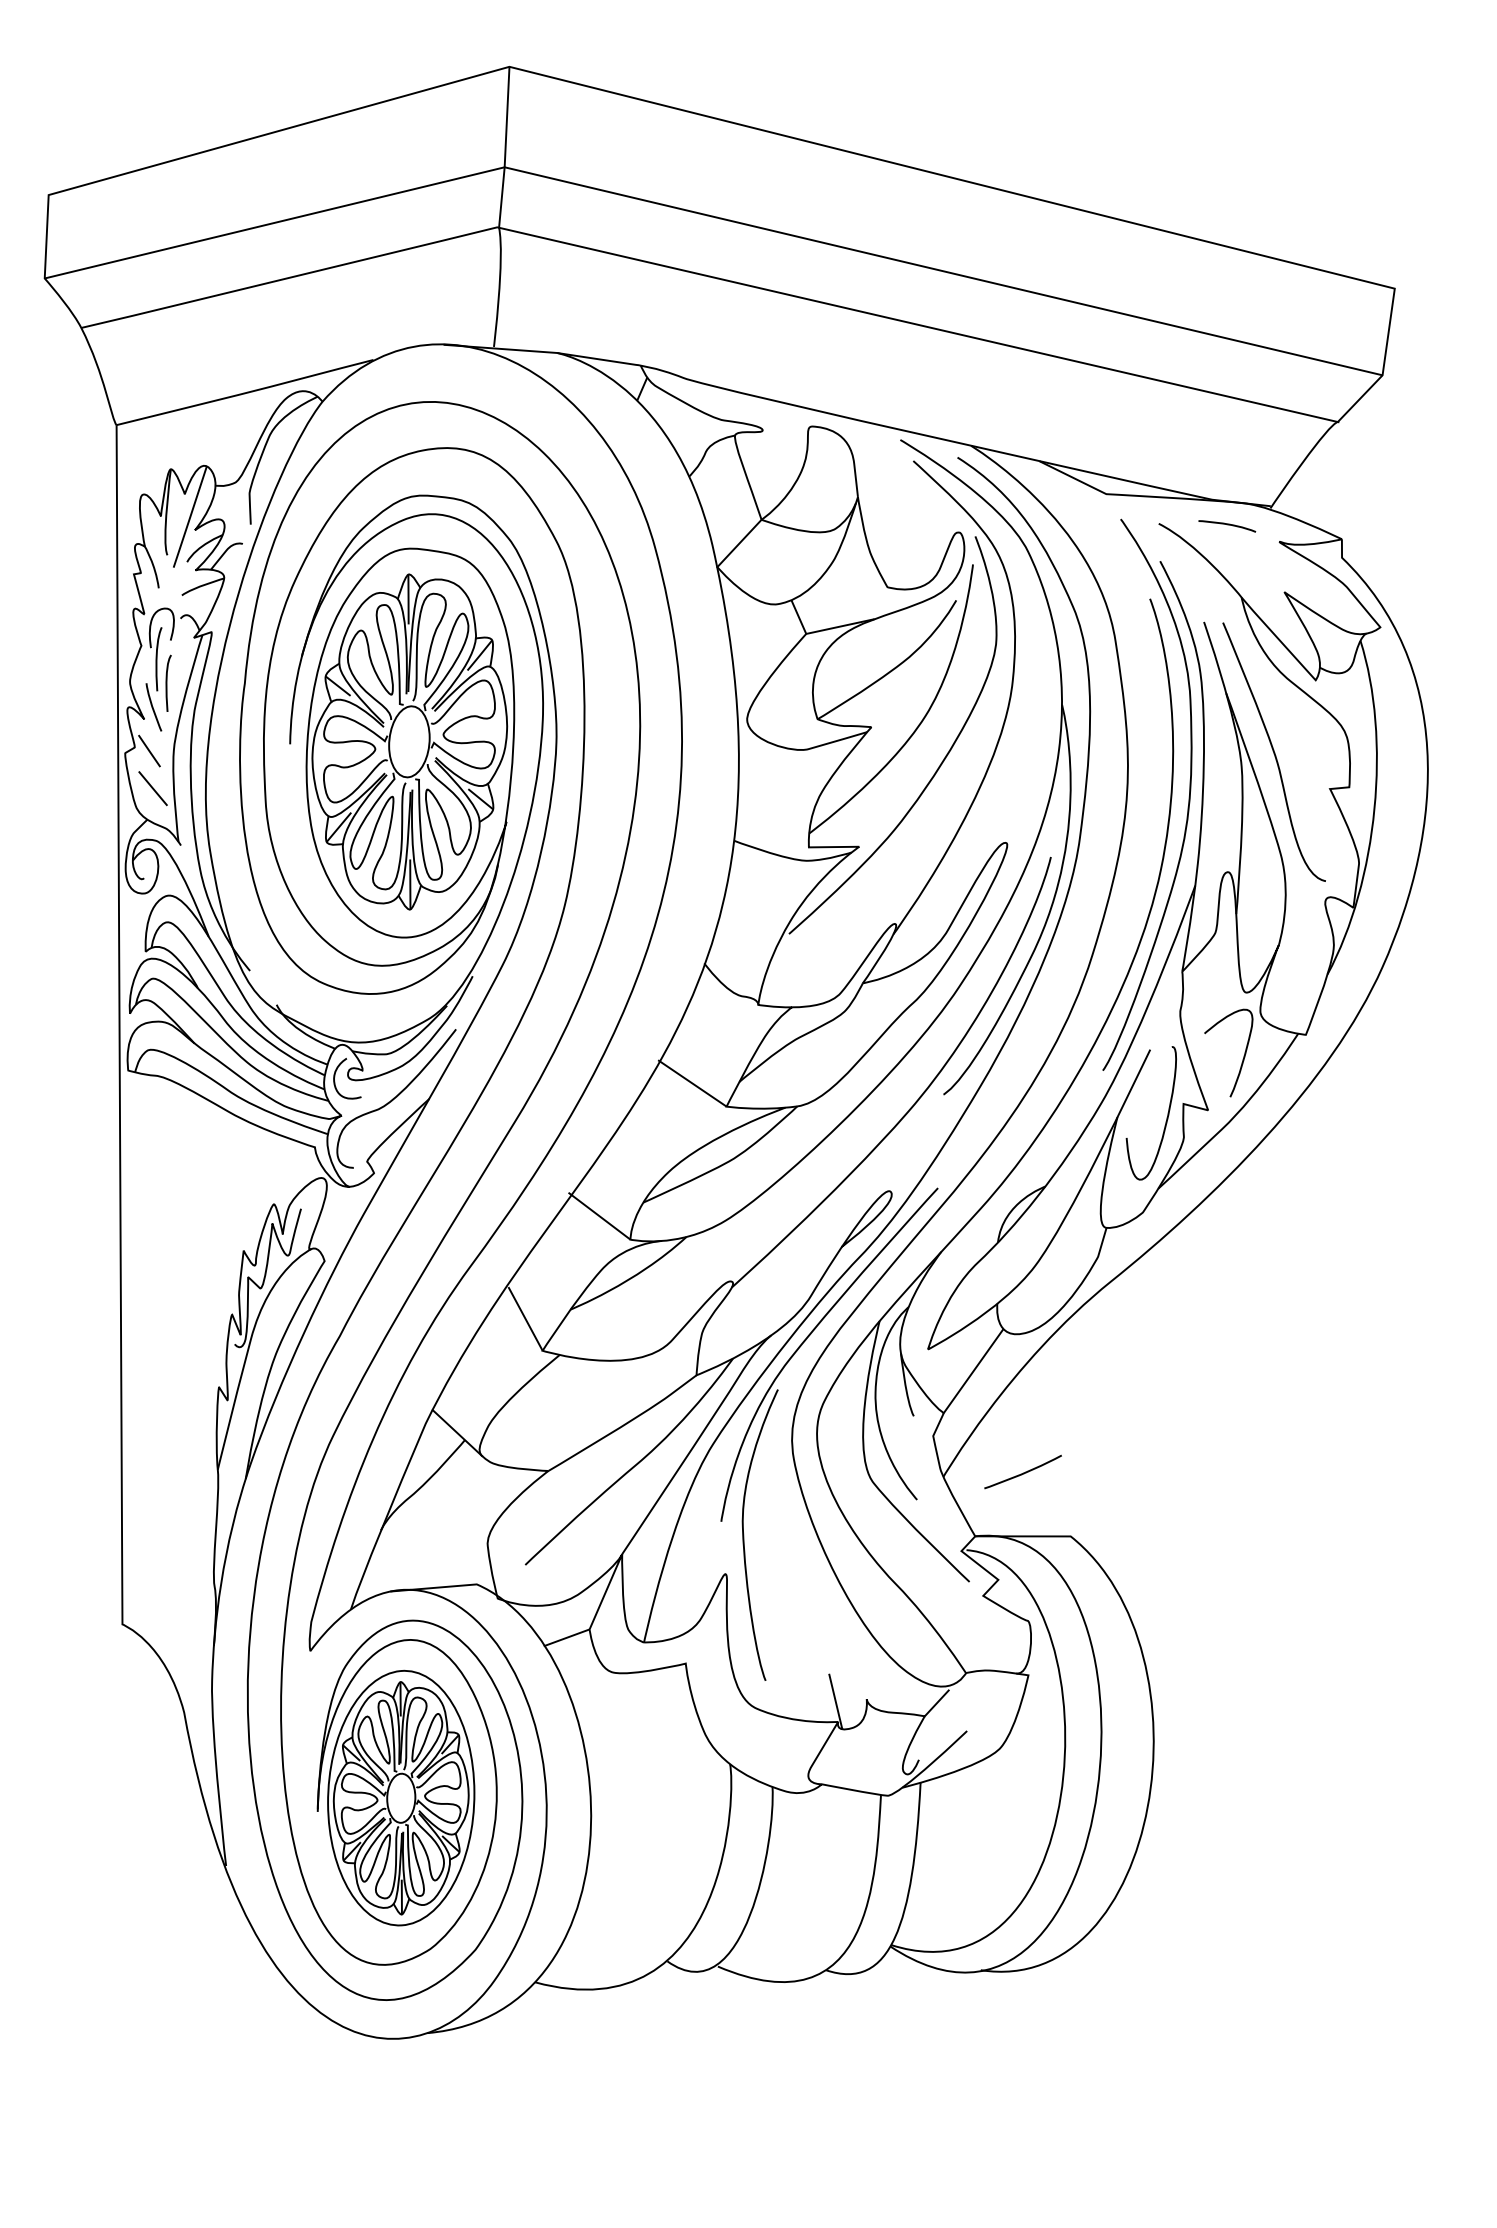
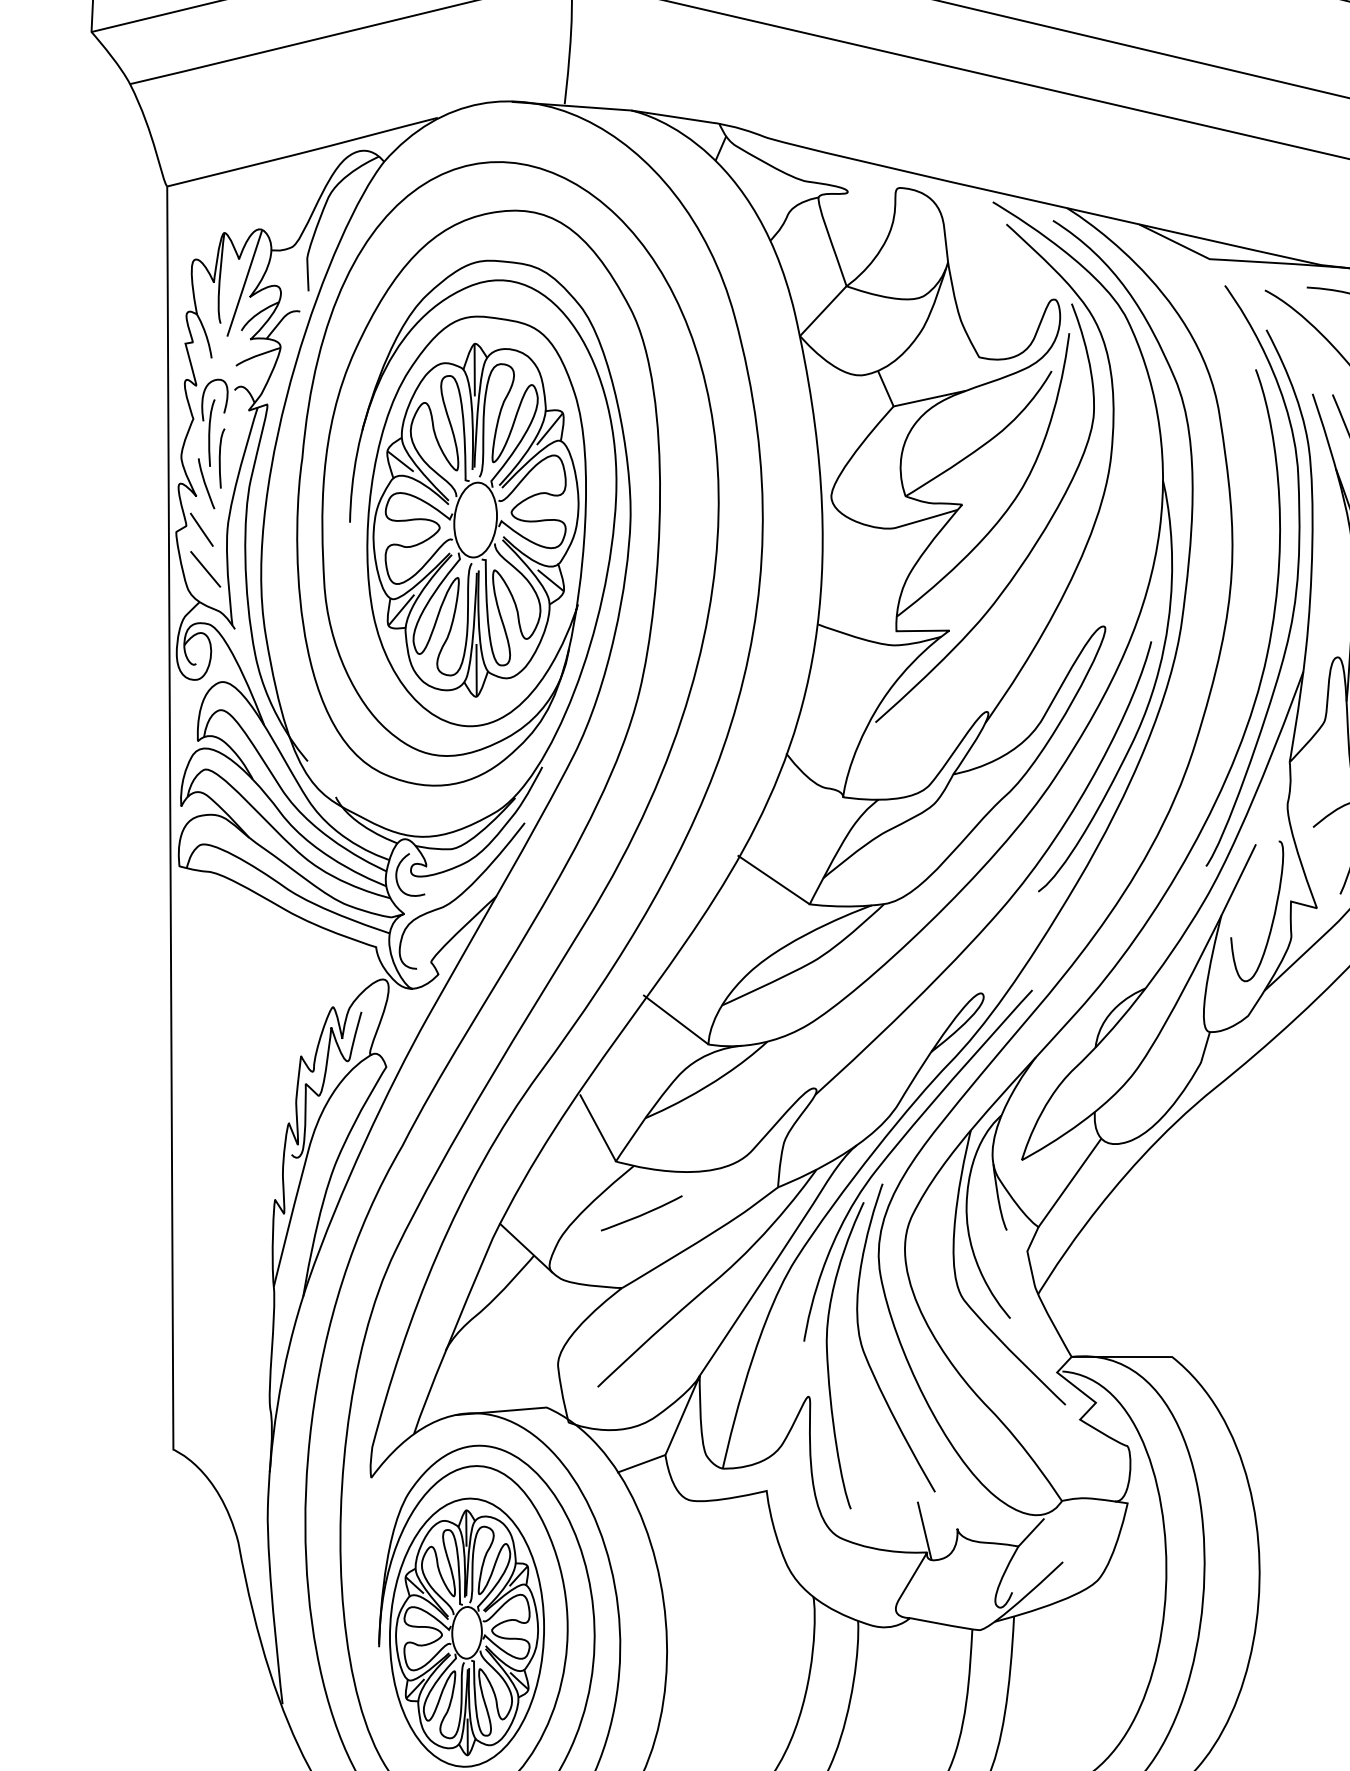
curve: (1023, 1472) -> (642, 1213), moved
curve: (777, 1526) -> (863, 1346), added

